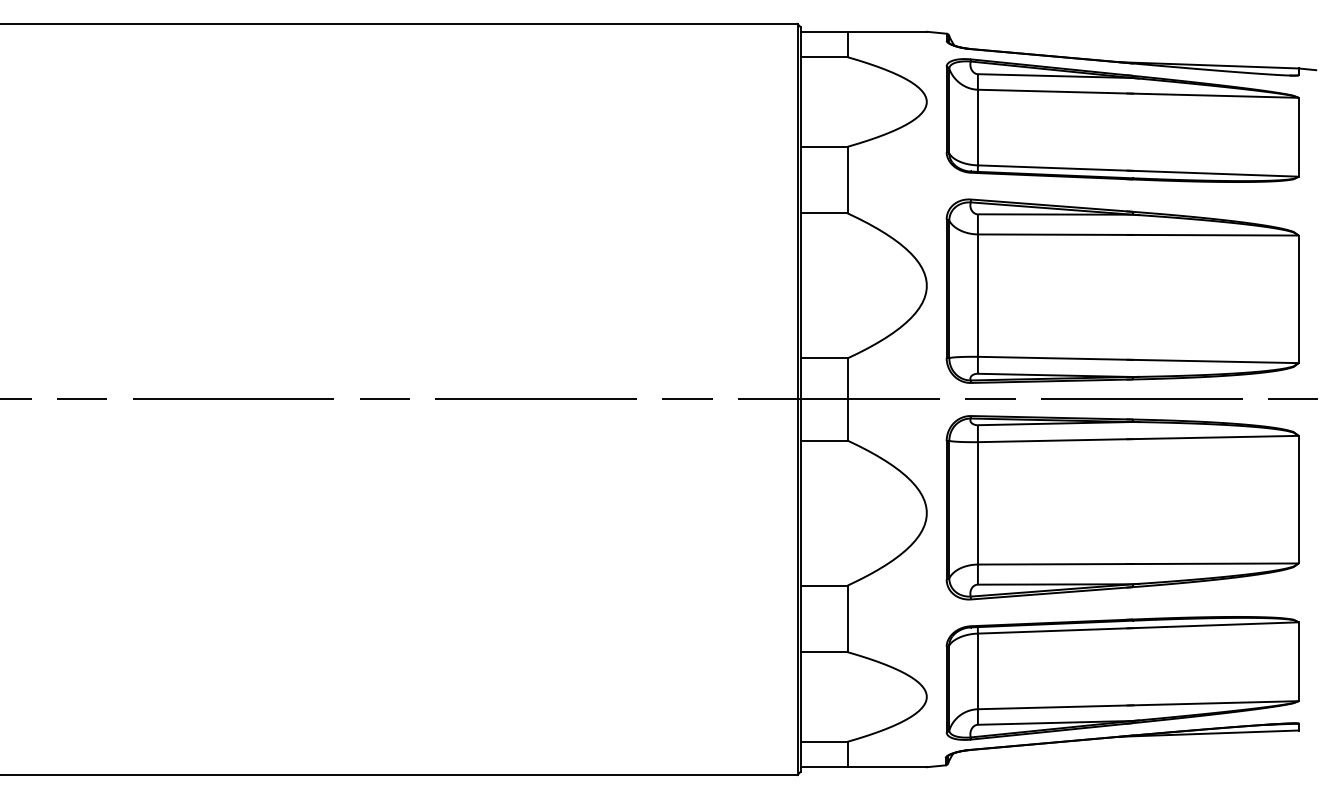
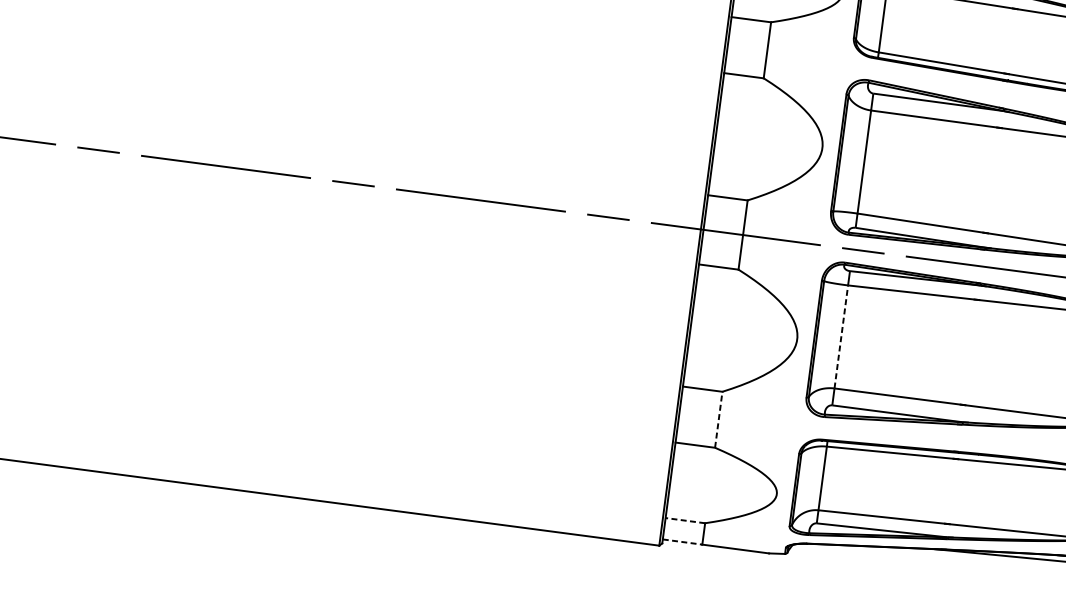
line: (977, 502) -> (841, 336), solid -> dashed
line: (847, 618) -> (718, 419), solid -> dashed
line: (823, 741) -> (684, 520), solid -> dashed
line: (824, 767) -> (682, 542), solid -> dashed

